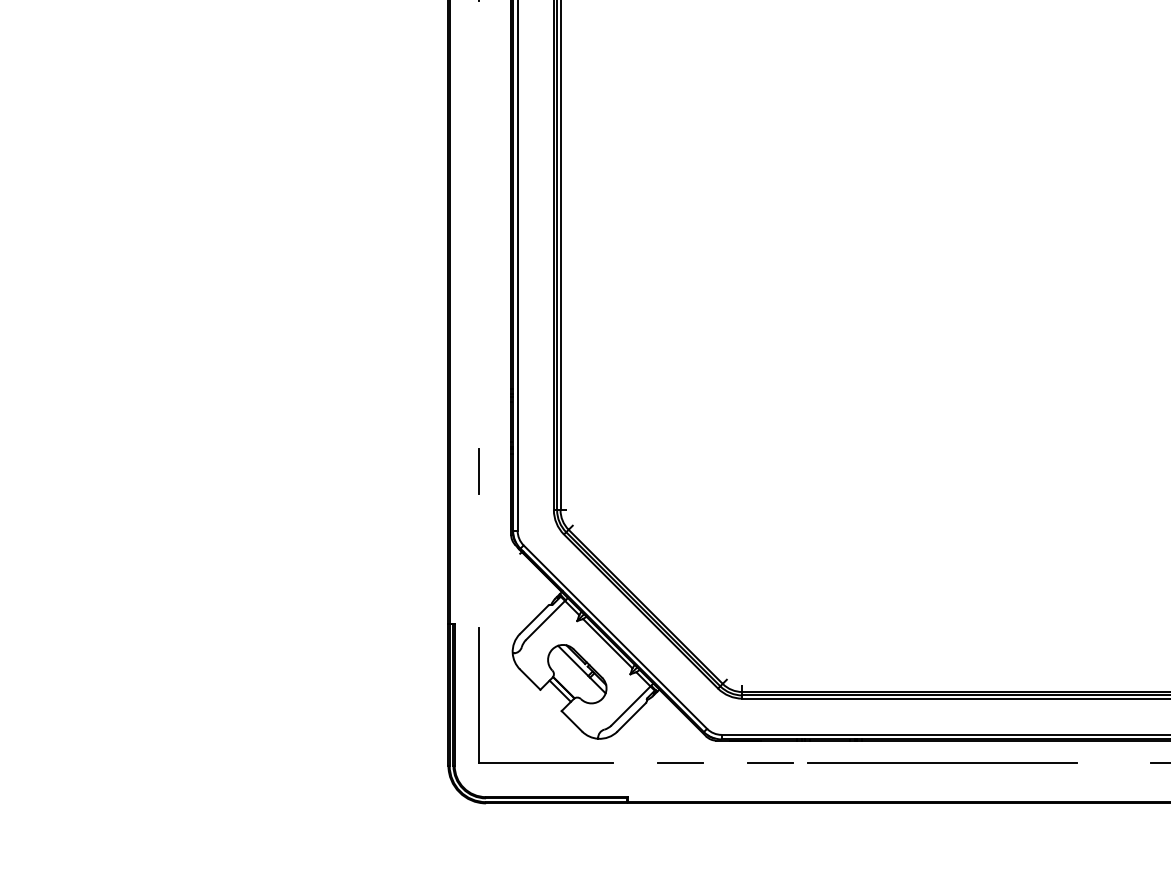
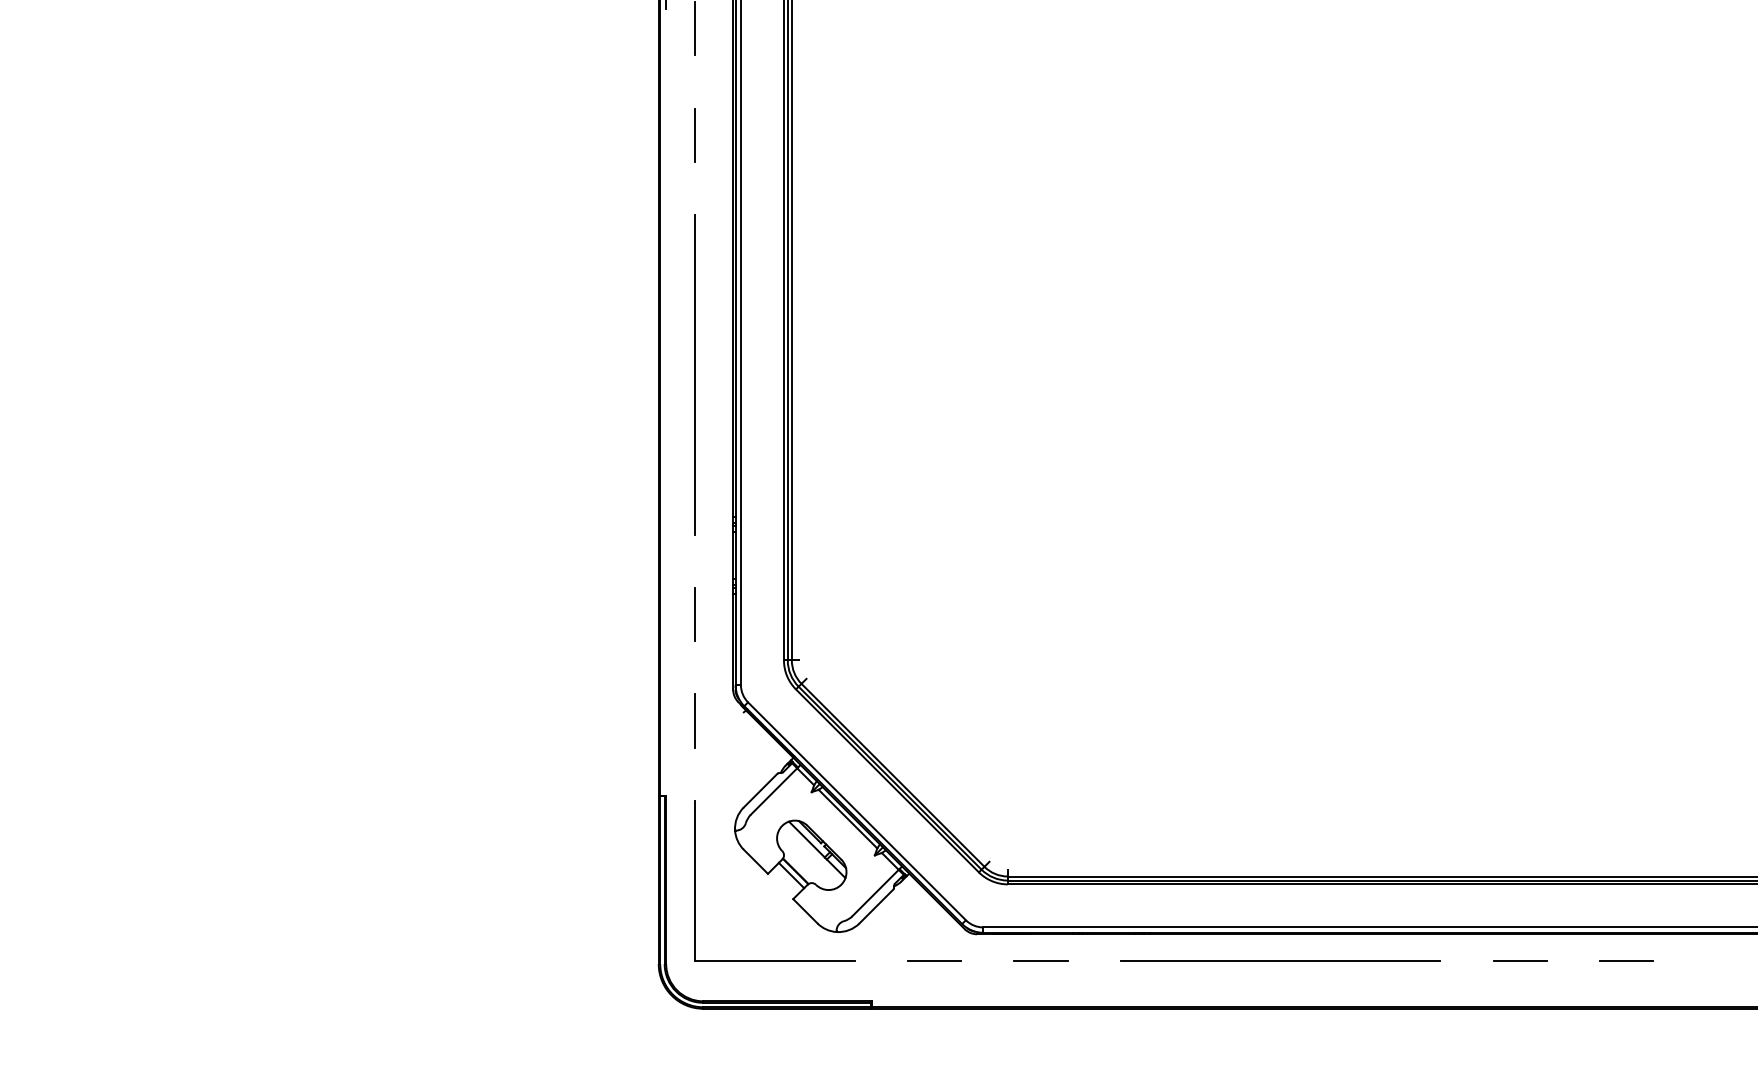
line: (478, 67) -> (694, 134), added
line: (478, 269) -> (694, 374), added
line: (478, 560) -> (694, 720), added
line: (942, 762) -> (1280, 960), moved

